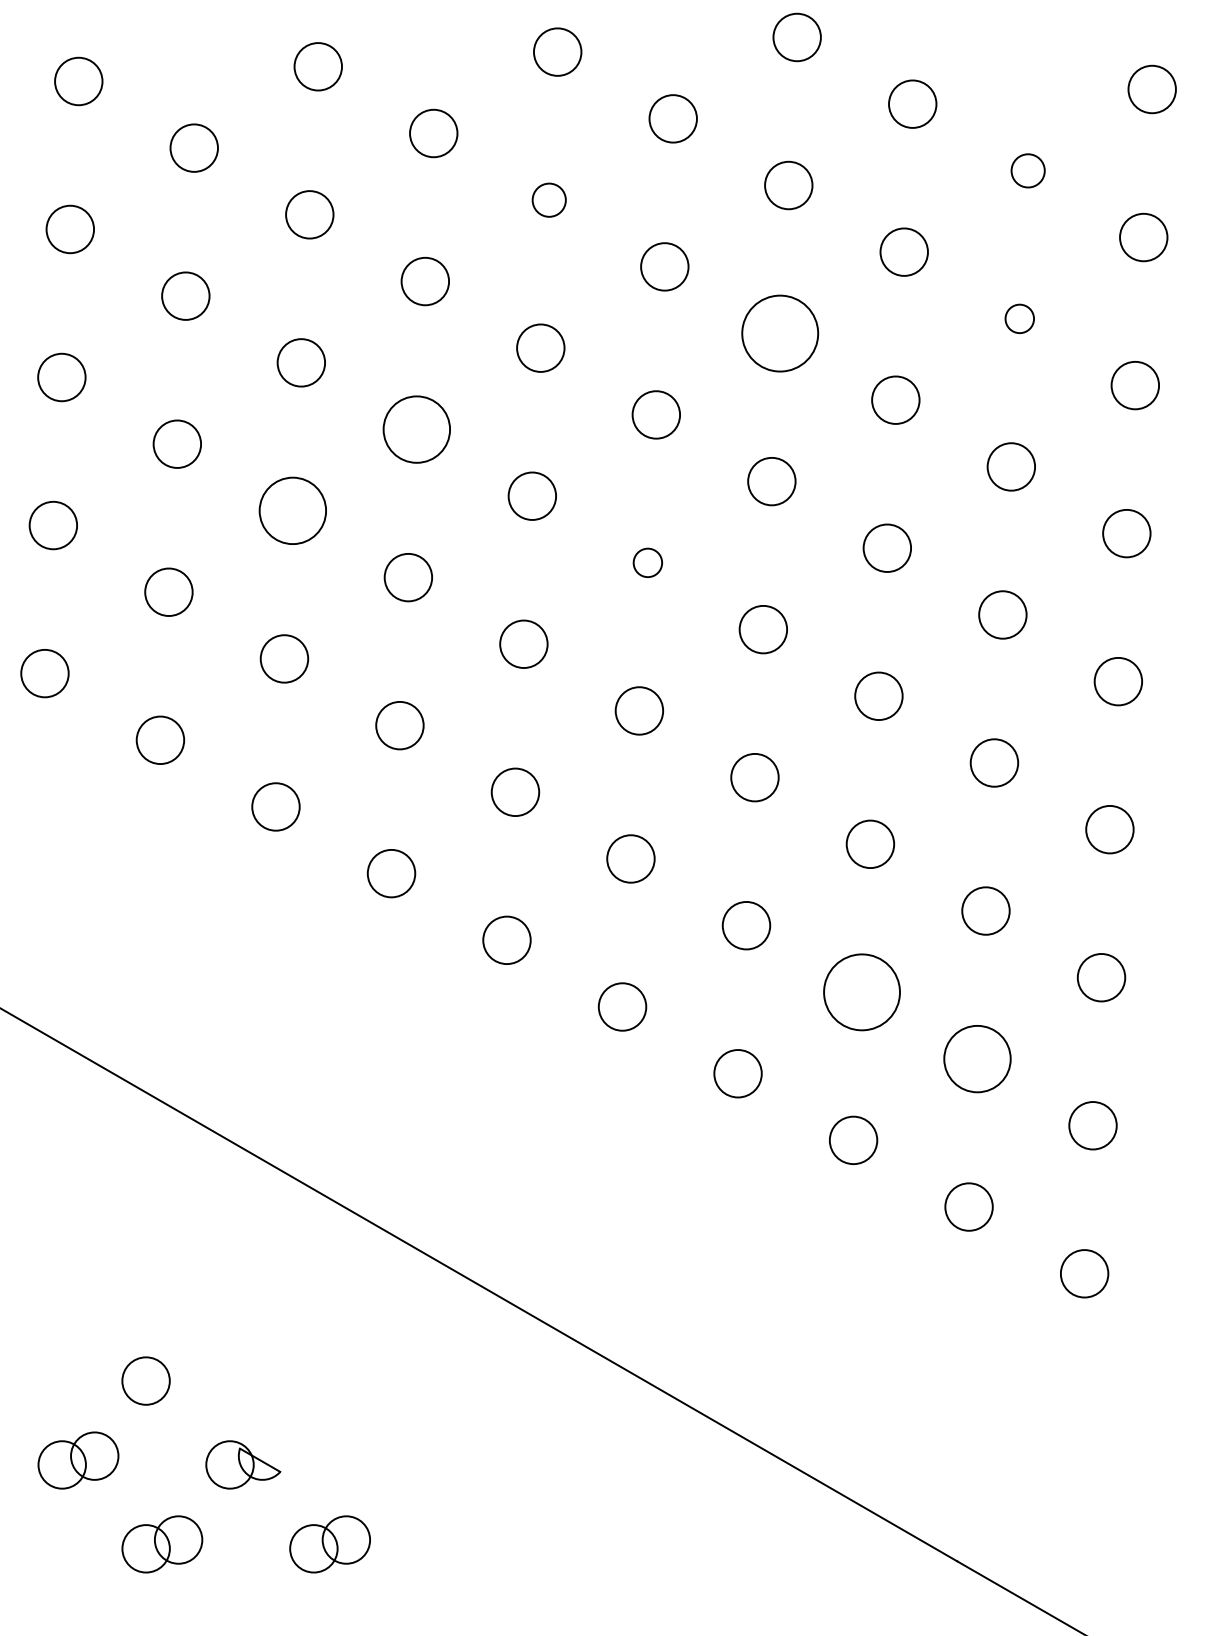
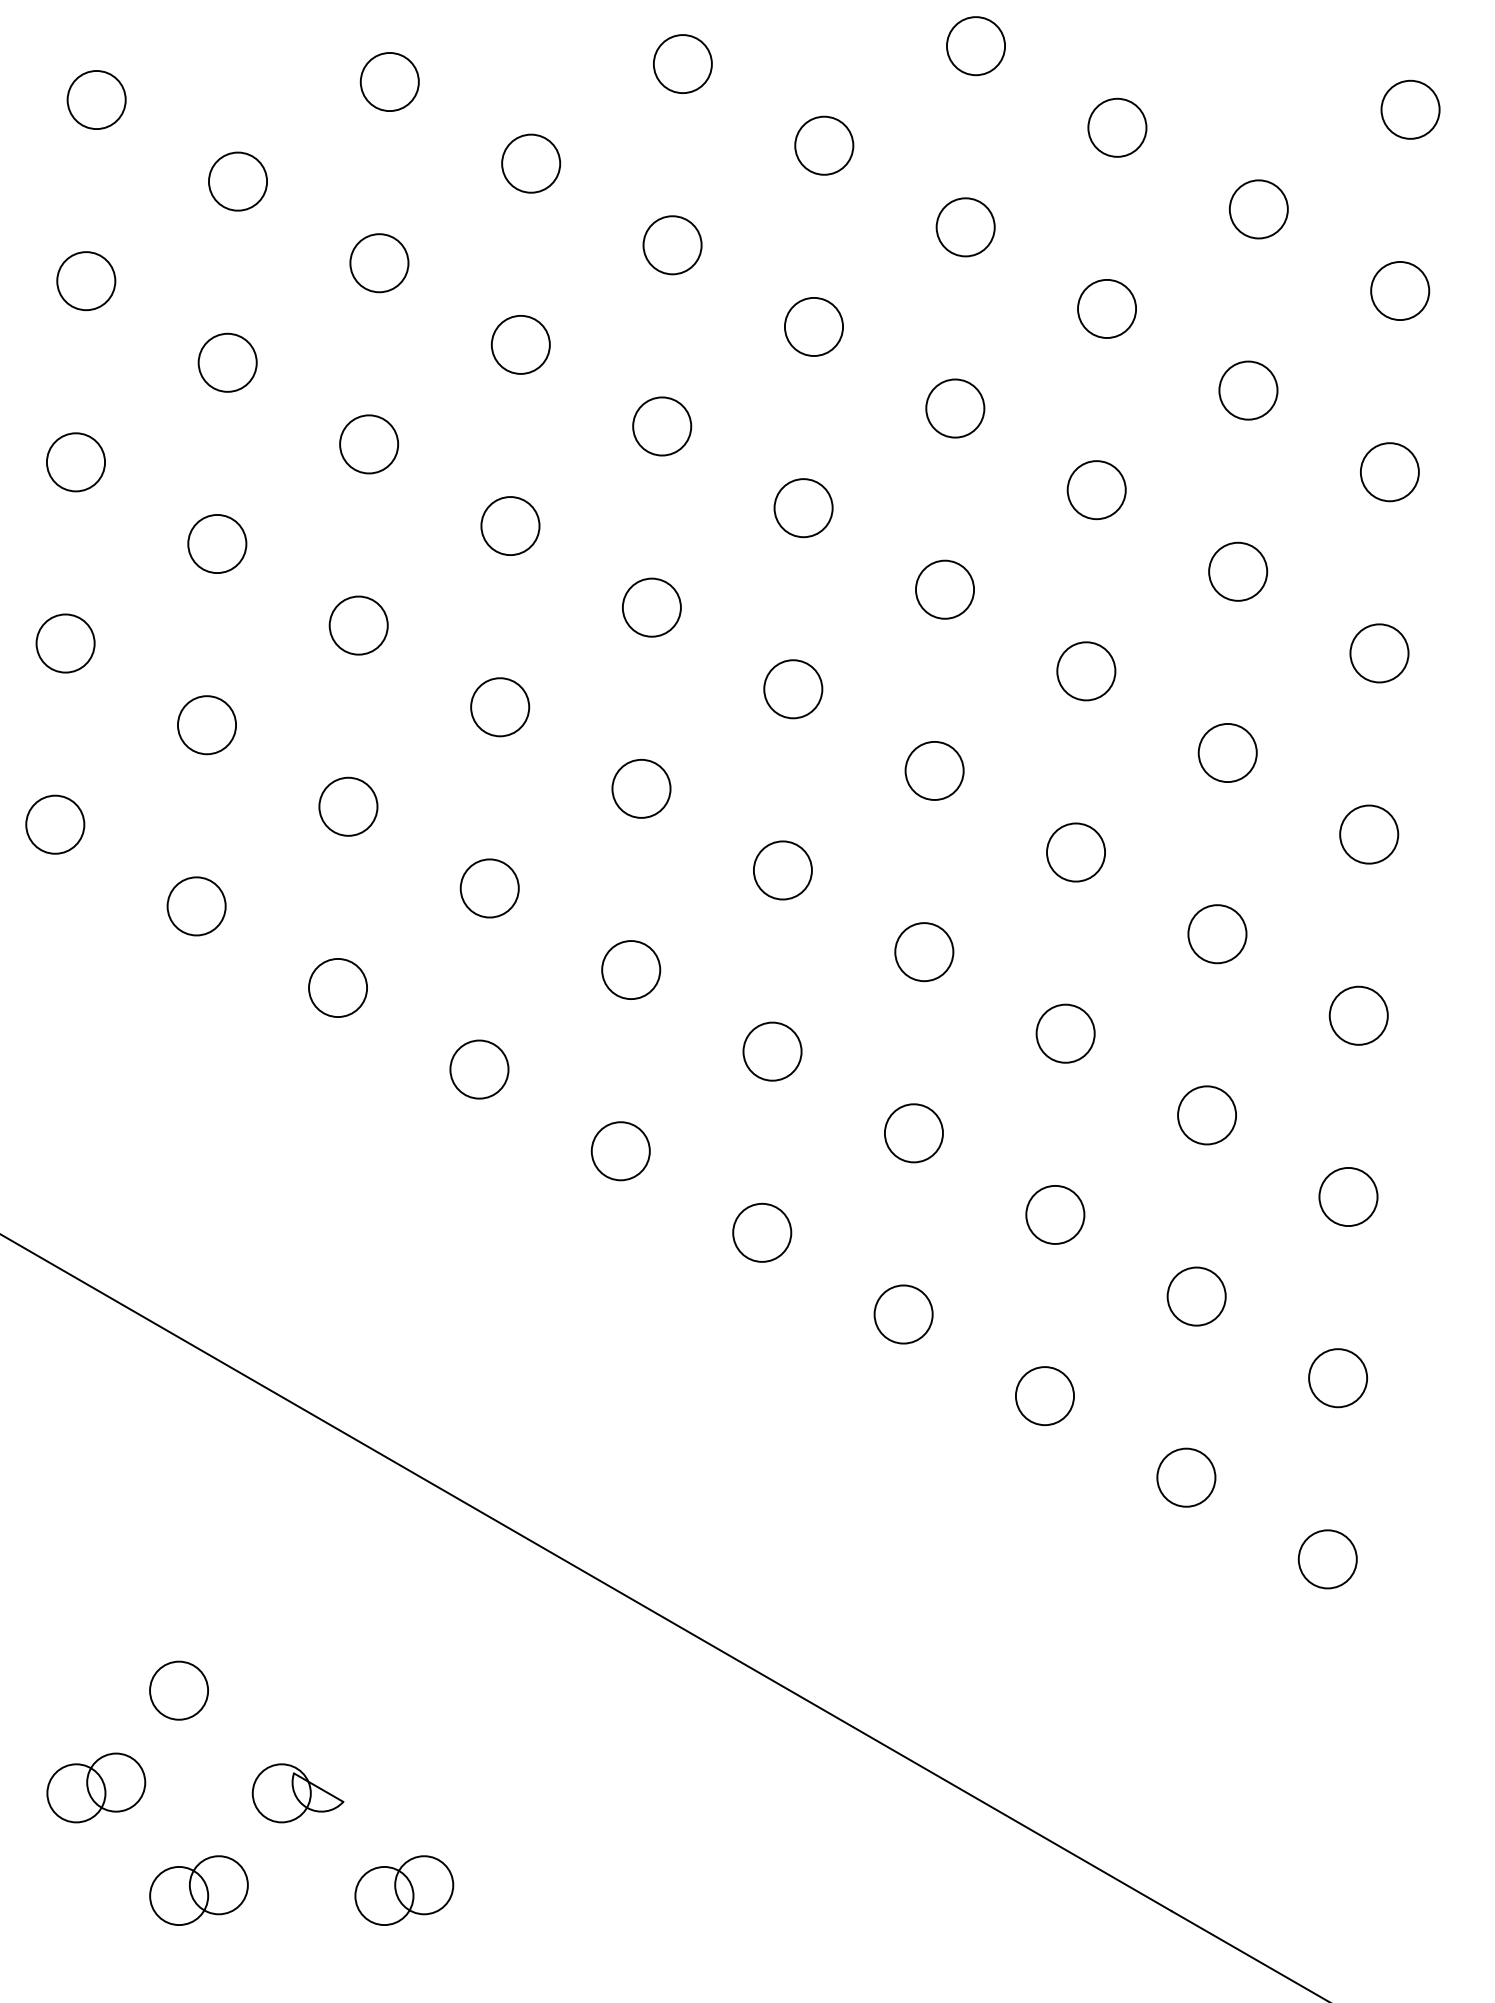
circle: (1027, 170) -> (1258, 209), size x1.43
circle: (549, 200) -> (672, 245), size x1.43
circle: (1019, 318) -> (1248, 390), size x1.67
circle: (780, 333) -> (955, 408), size x0.62
circle: (416, 429) -> (510, 525), size x0.71
circle: (292, 510) -> (358, 625), size x0.71
circle: (648, 563) -> (793, 689), size x1.67
circle: (862, 992) -> (1055, 1214), size x0.62
circle: (977, 1059) -> (1196, 1296), size x0.71

